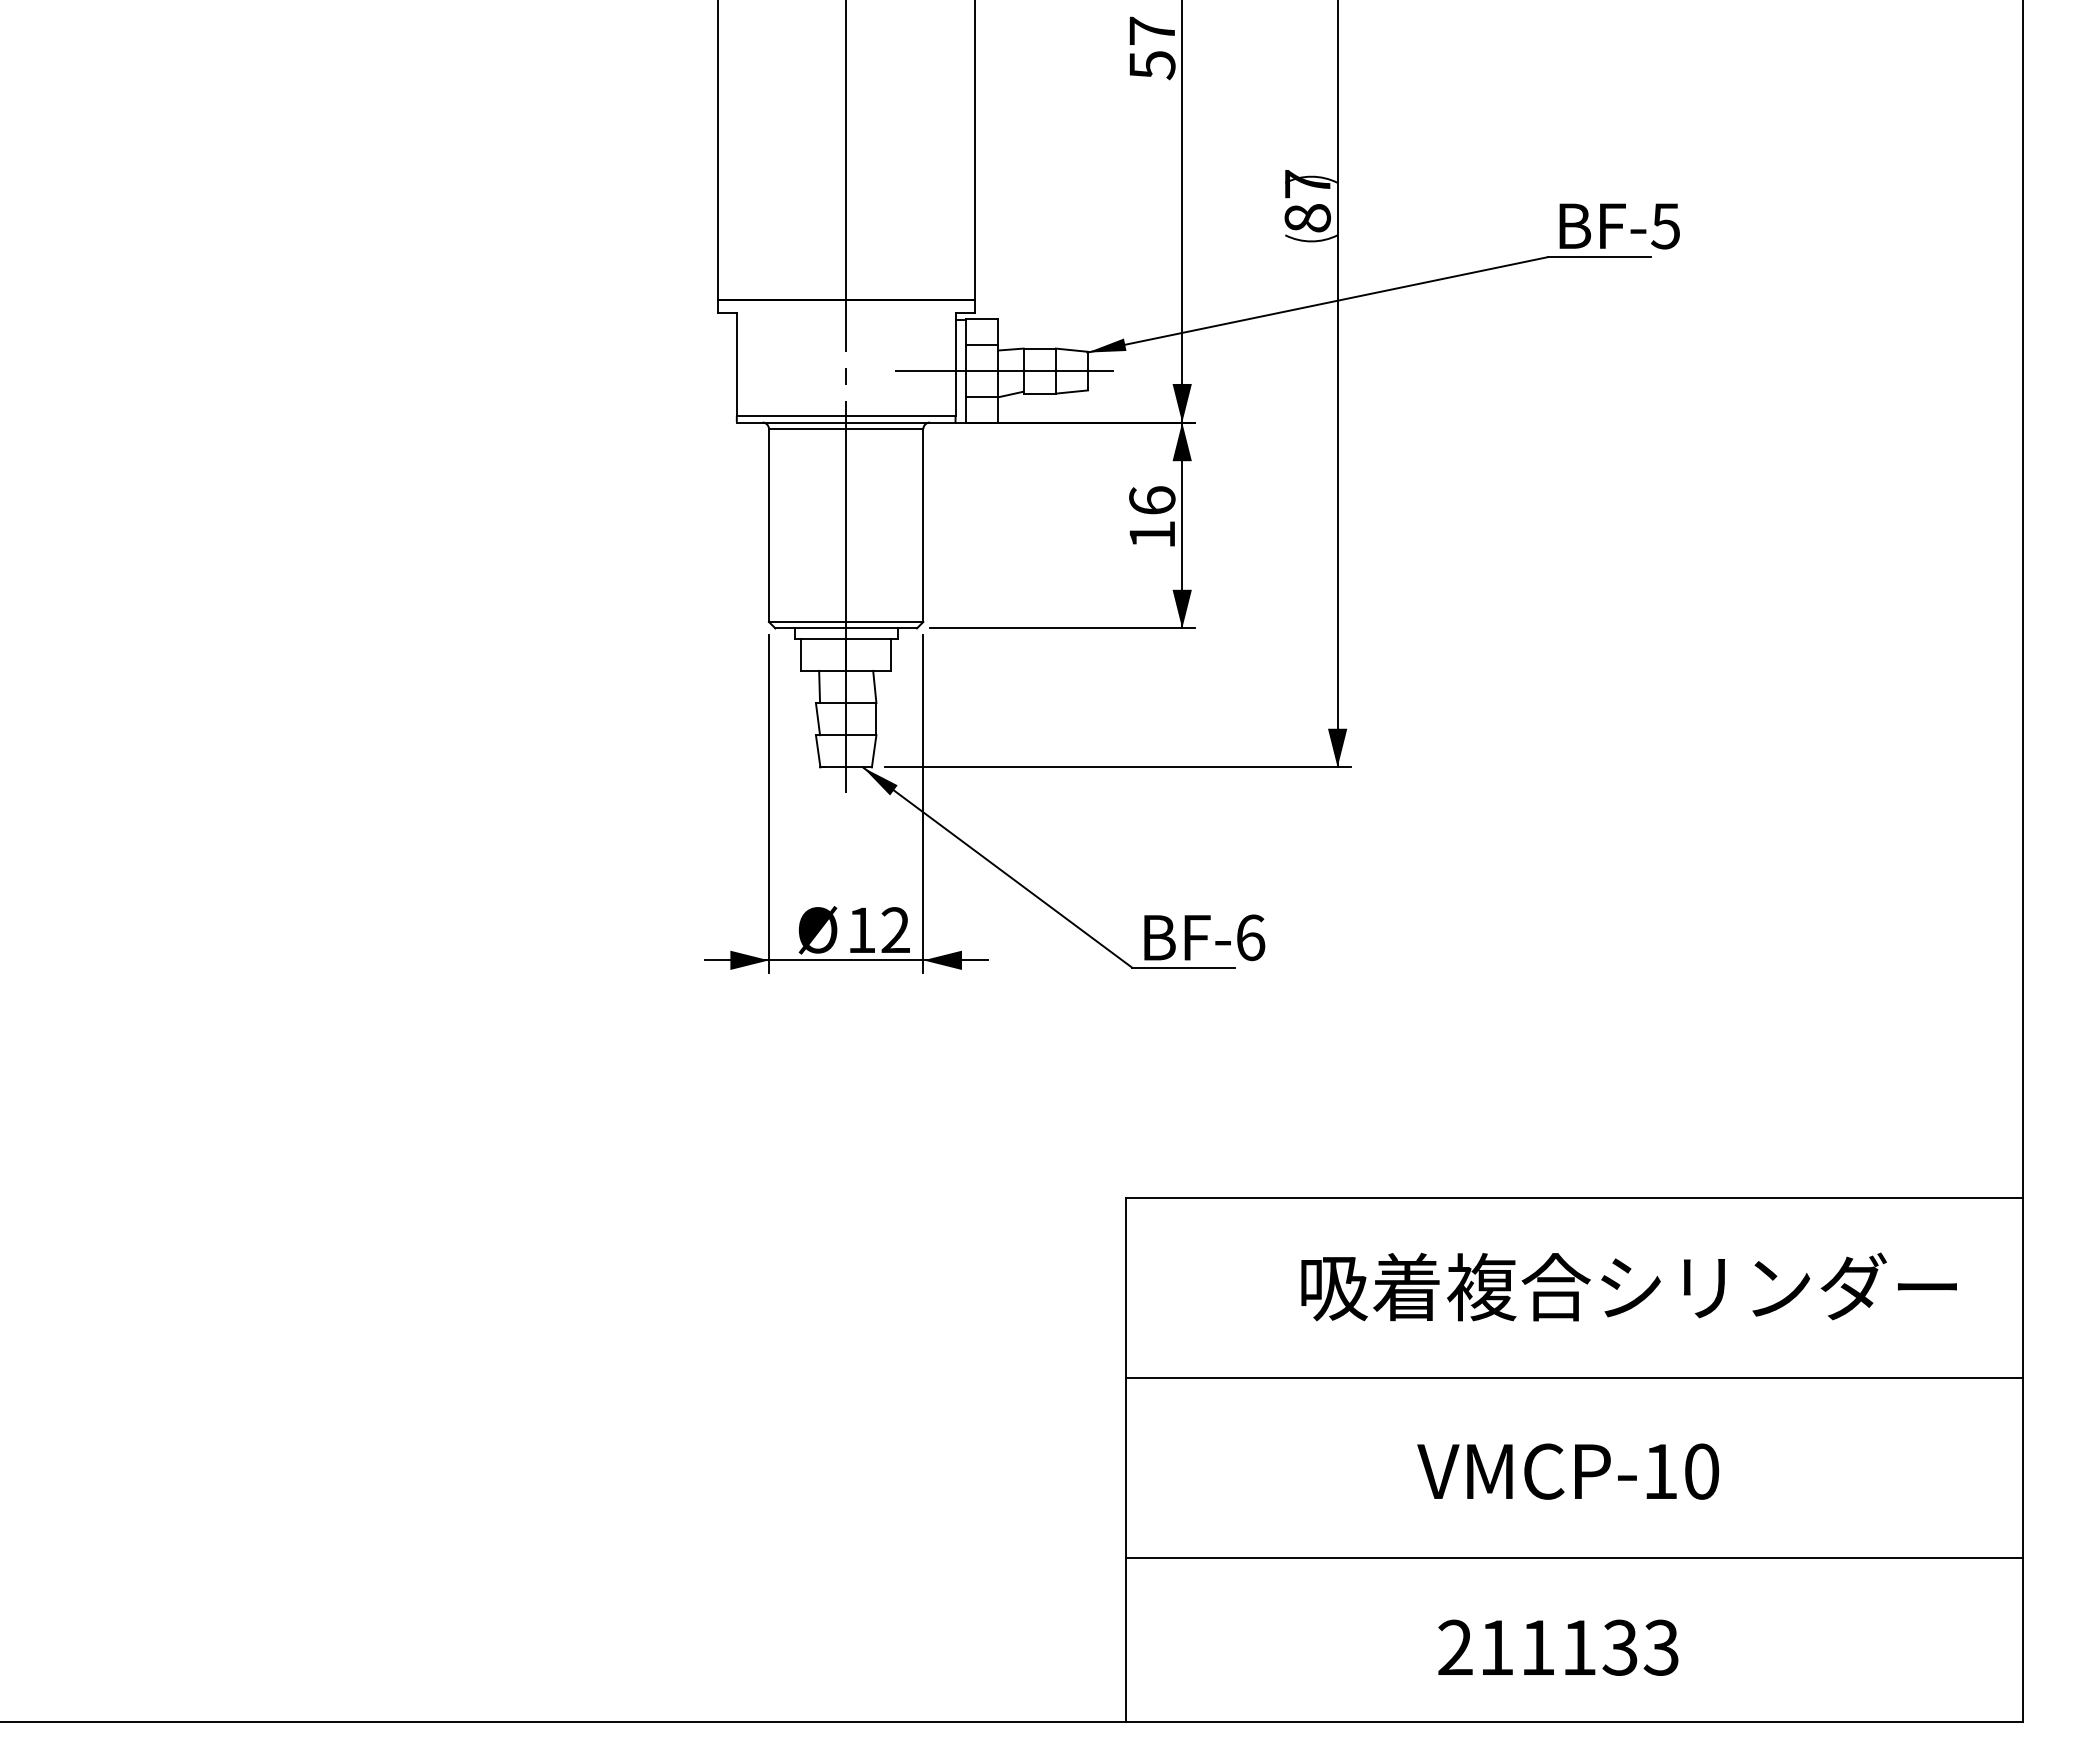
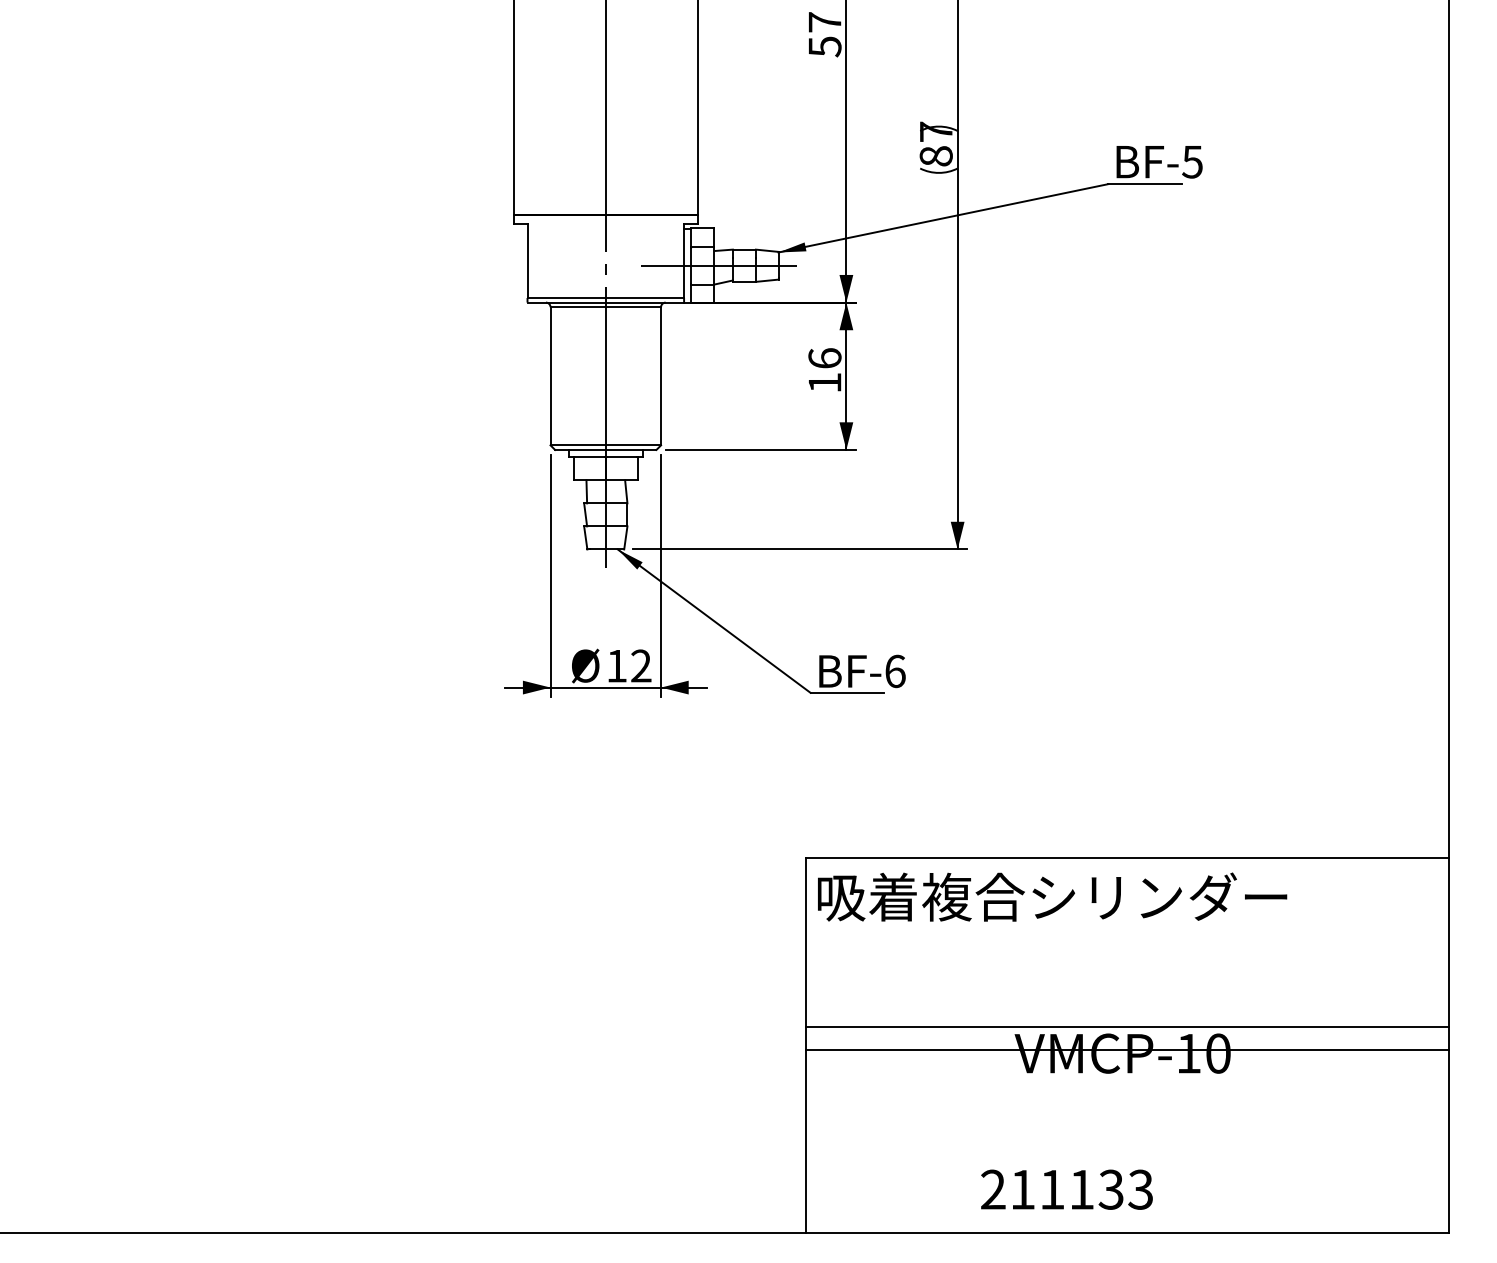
text: (1628, 1286) -> (1052, 896), moved
line: (1574, 1377) -> (1127, 1027), moved
line: (1574, 1557) -> (1127, 1049), moved
text: (1558, 1647) -> (1067, 1189), moved

